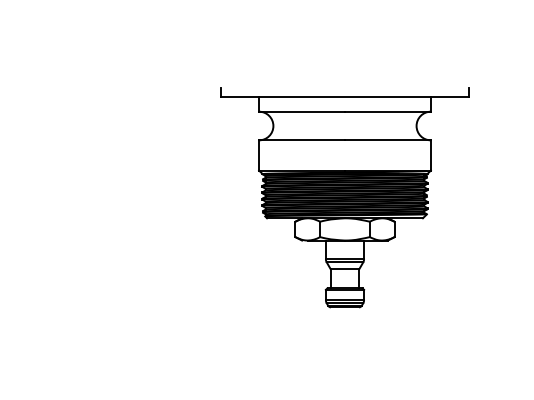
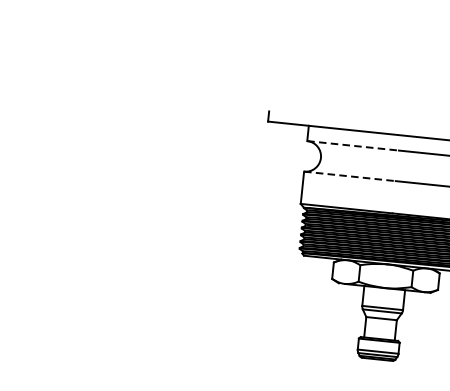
line: (302, 111) -> (353, 145), solid -> dashed
line: (302, 140) -> (350, 176), solid -> dashed

